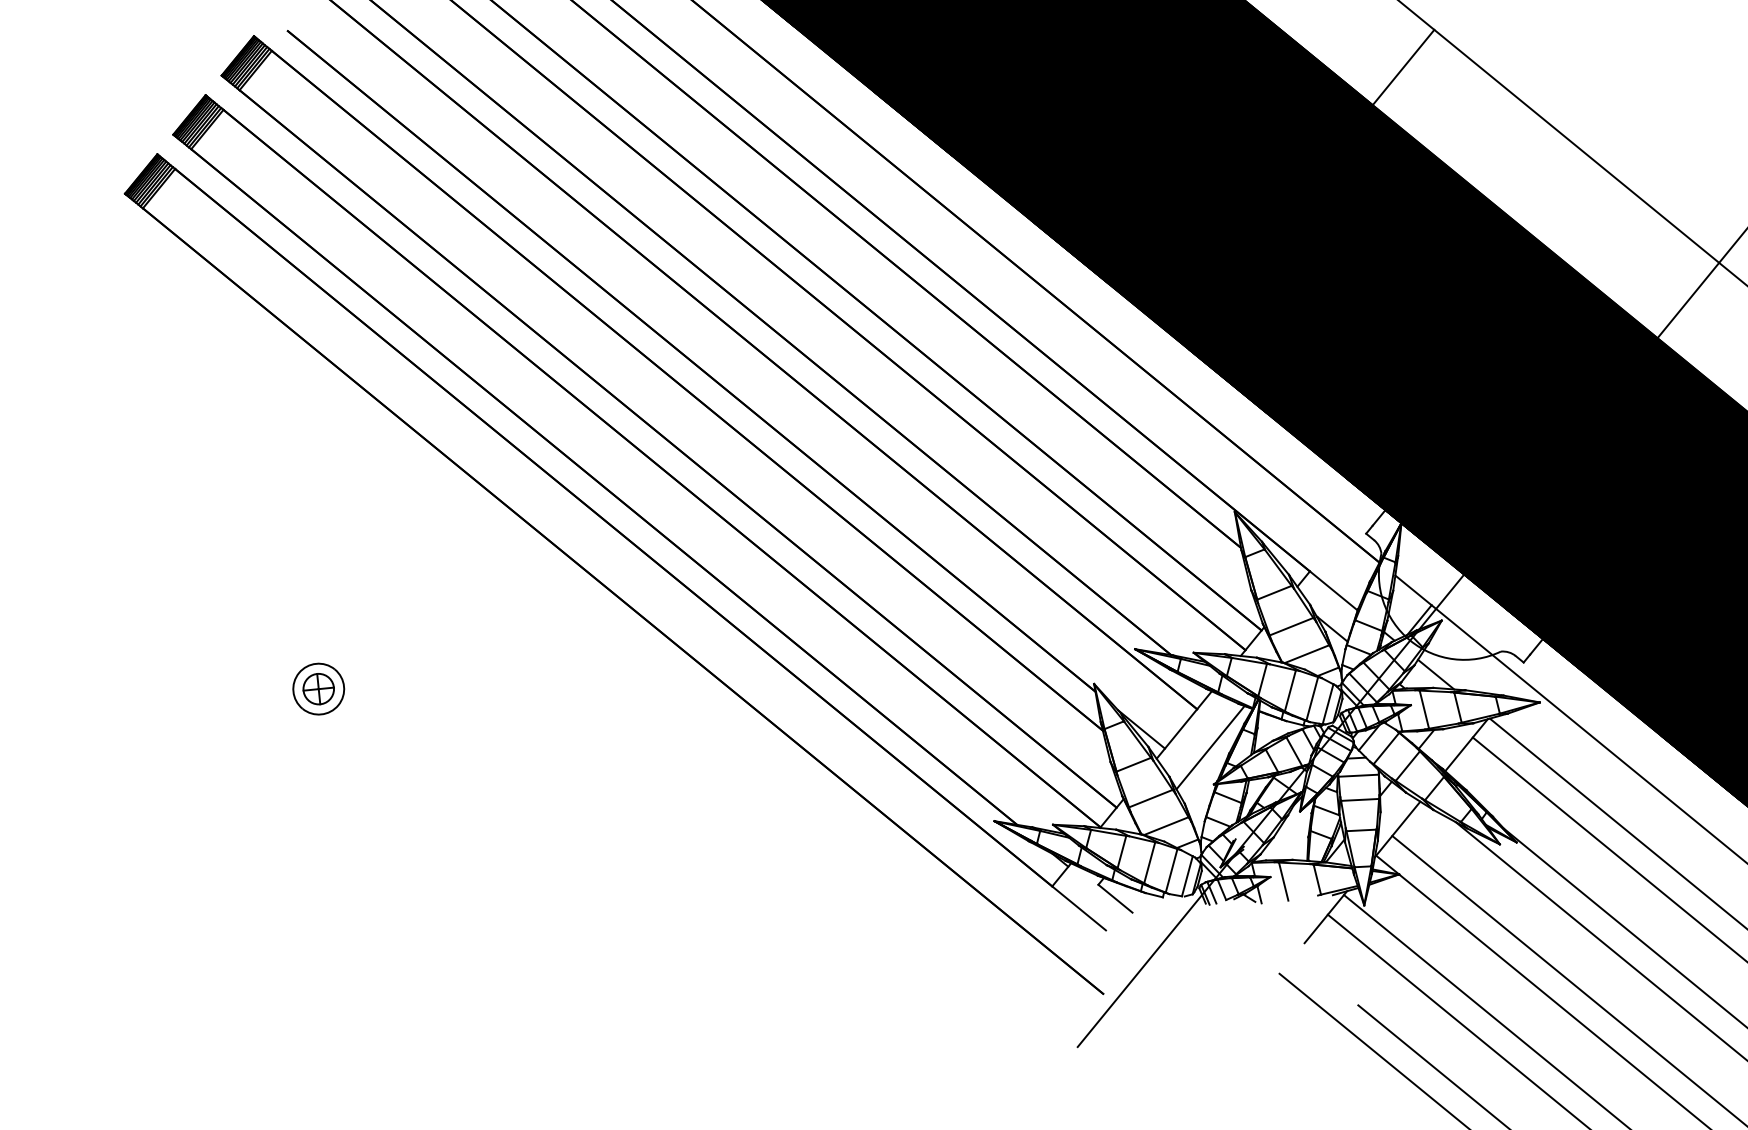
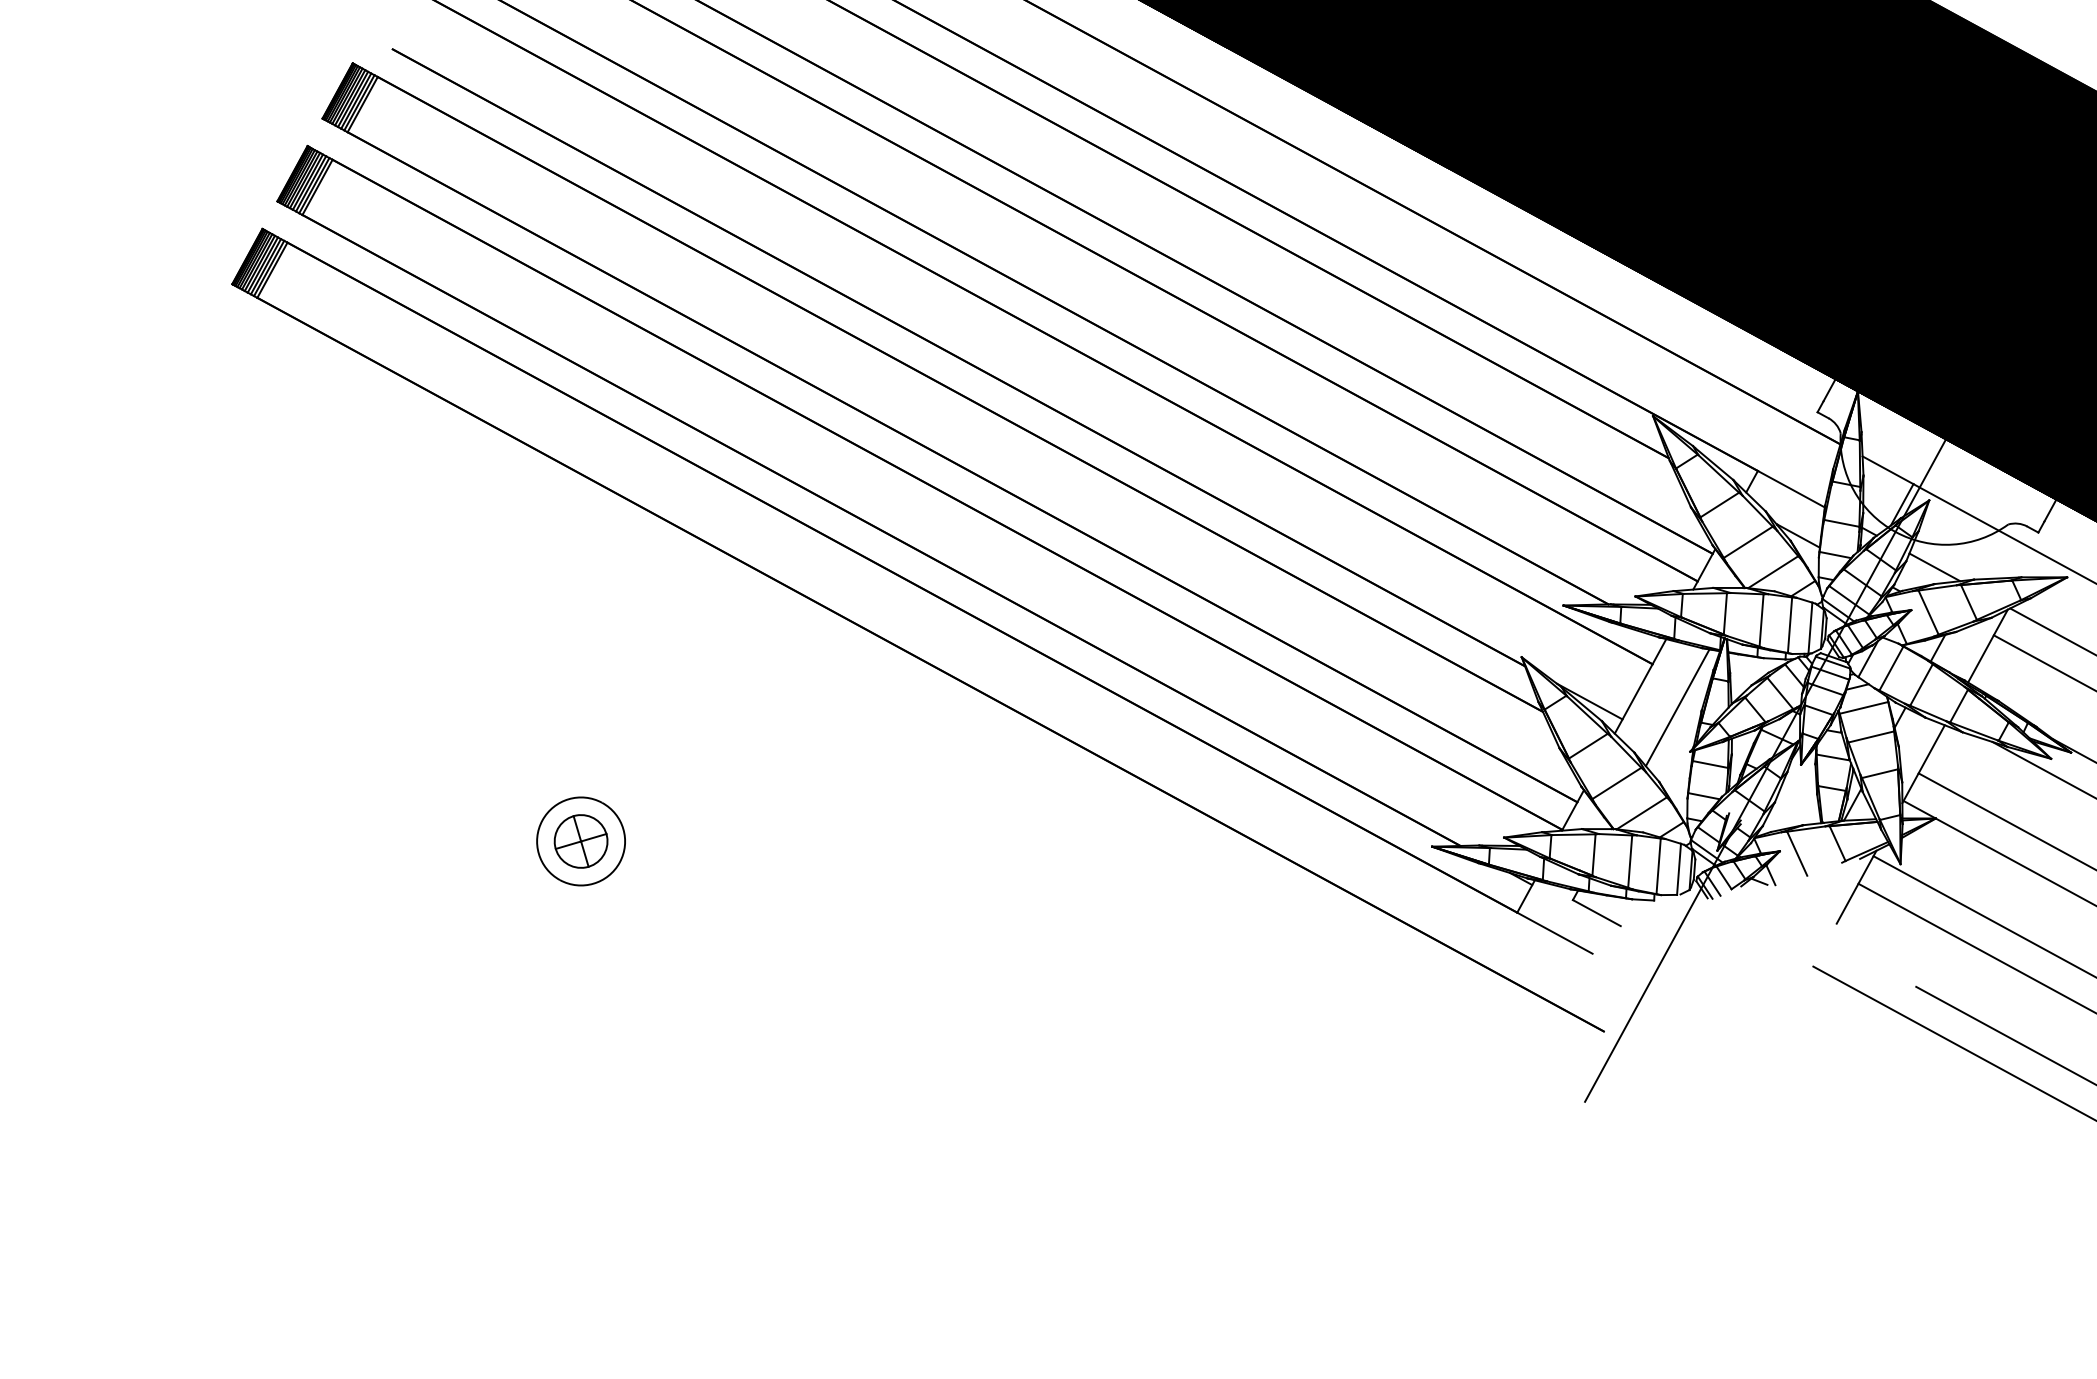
part: (318, 688) -> (580, 840), size x1.4

